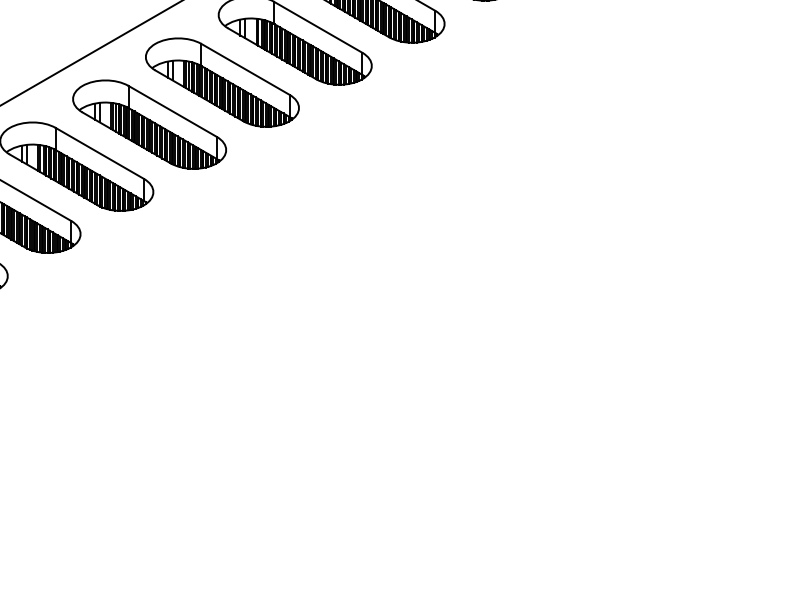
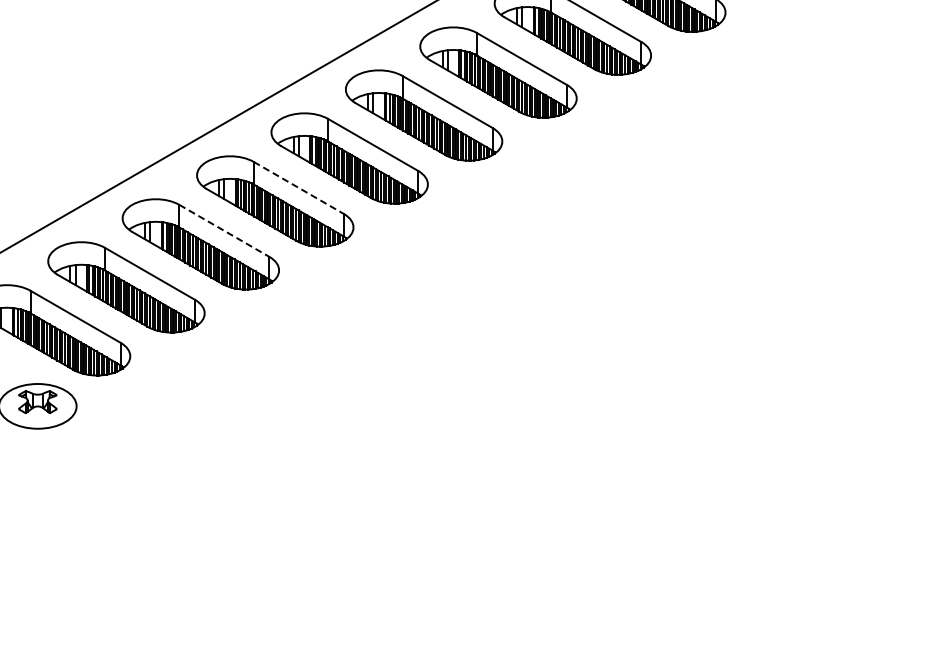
line: (173, 111) -> (299, 188), solid -> dashed
line: (99, 154) -> (224, 231), solid -> dashed

